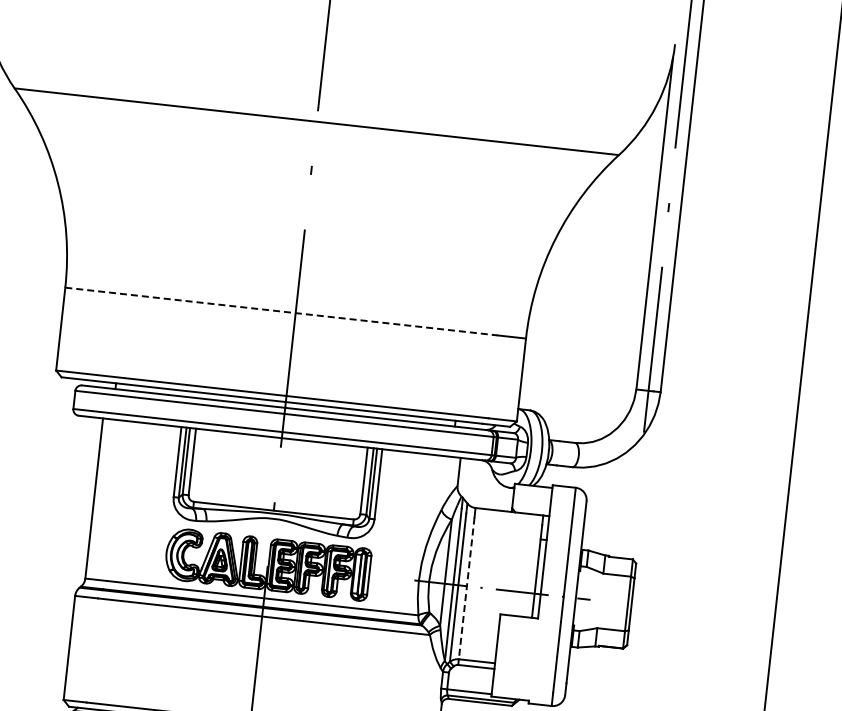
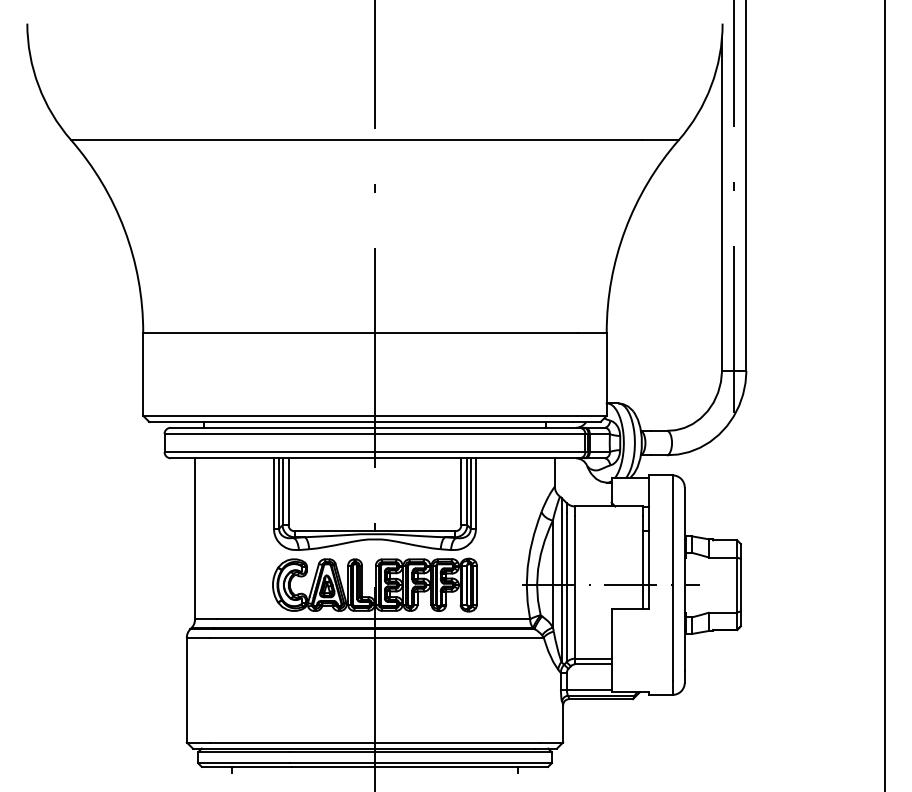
line: (281, 311) -> (360, 332), dashed -> solid
line: (467, 588) -> (575, 587), dashed -> solid

